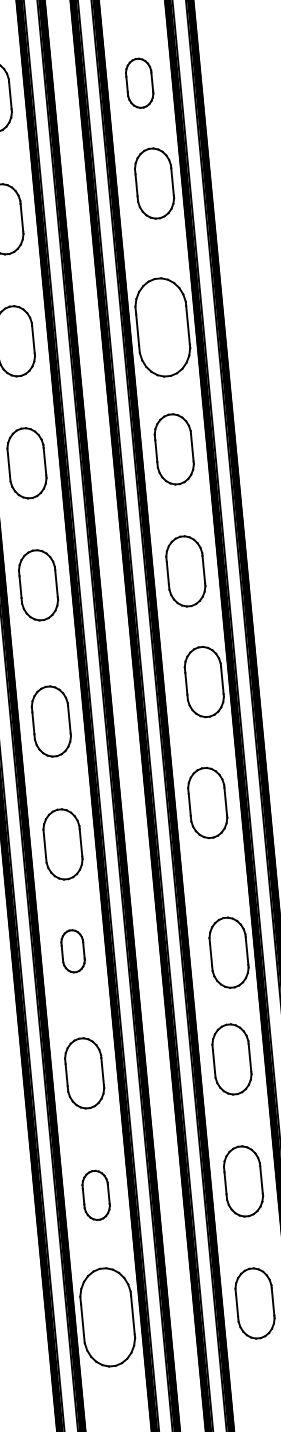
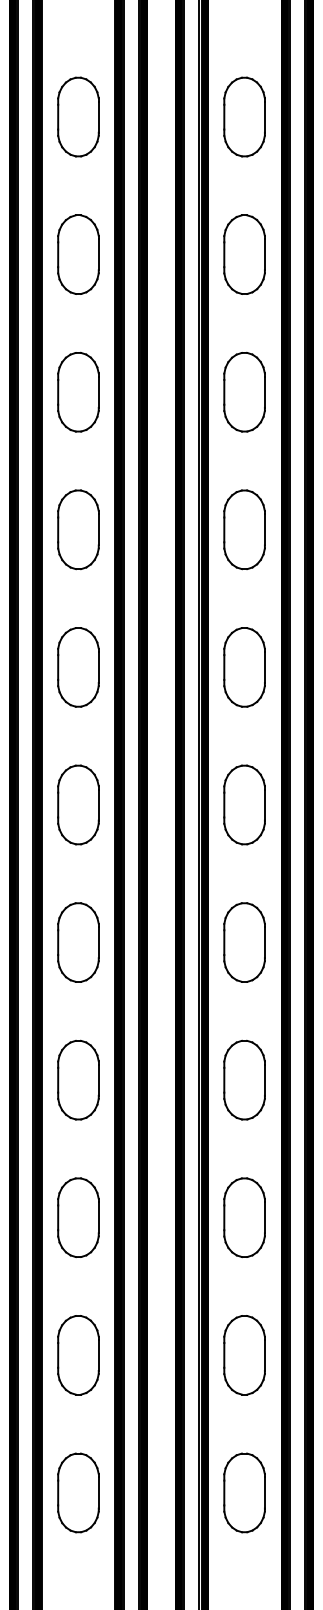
part: (139, 82) -> (244, 116), size x1.43
part: (154, 183) -> (244, 254), moved
part: (162, 326) -> (244, 391), size x0.71
part: (204, 681) -> (244, 804), moved
part: (51, 721) -> (78, 804), moved
part: (207, 802) -> (244, 942), moved
part: (63, 844) -> (78, 942), moved
part: (73, 950) -> (78, 1079), size x1.67
part: (228, 952) -> (244, 1079), moved
part: (96, 1195) -> (78, 1355), size x1.43
part: (107, 1317) -> (78, 1492), size x0.71

